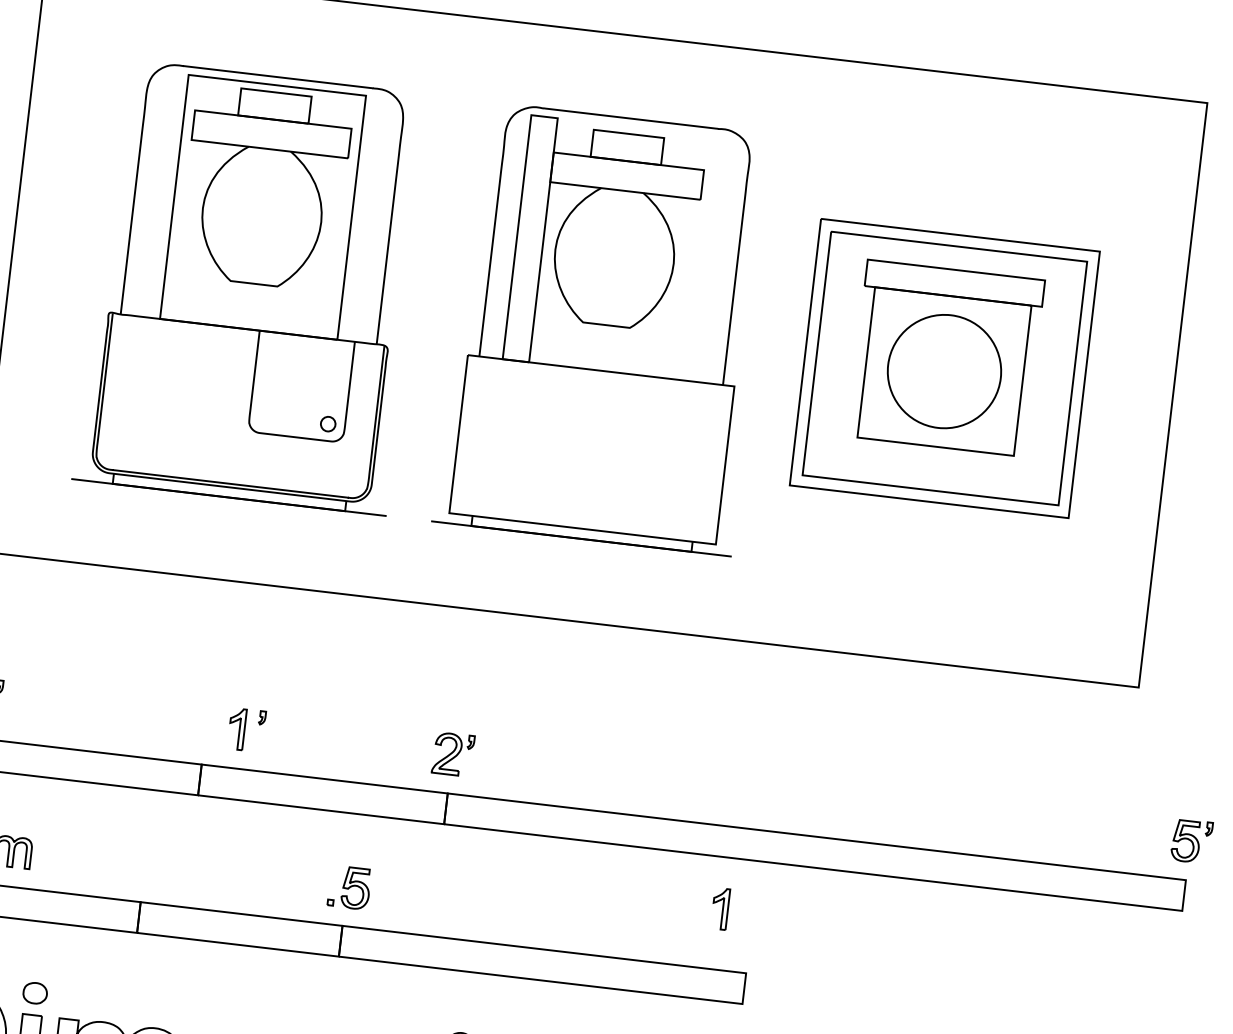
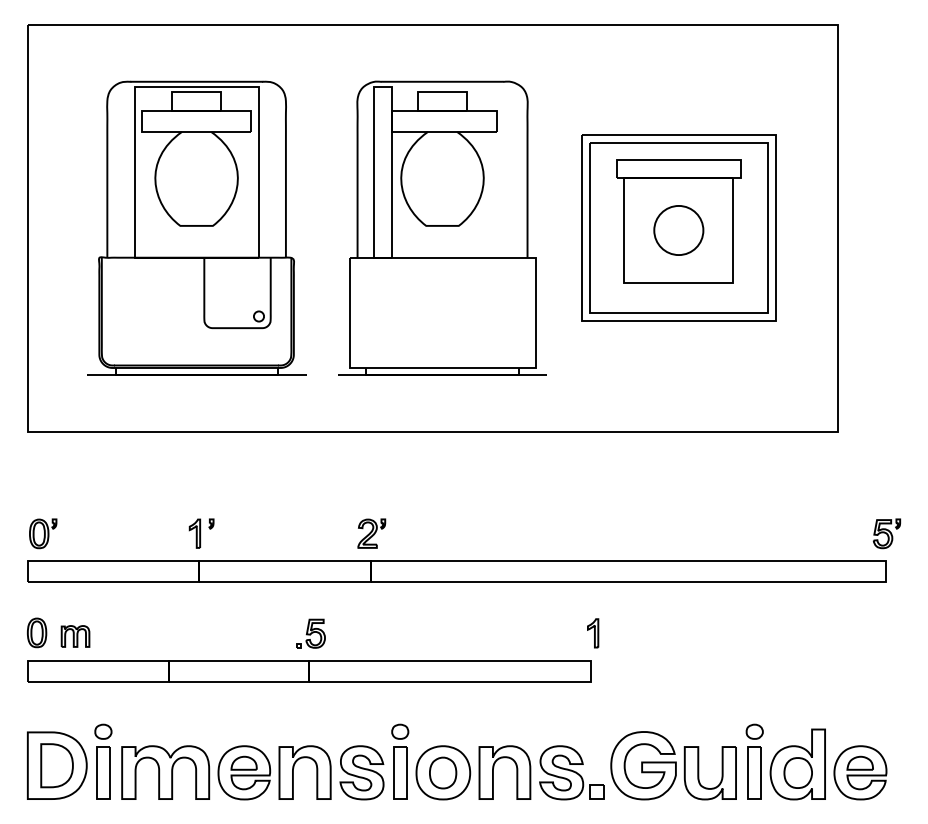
circle: (944, 371) -> (678, 230), size x0.62
part: (246, 729) -> (201, 533), moved
part: (720, 909) -> (593, 633), moved

